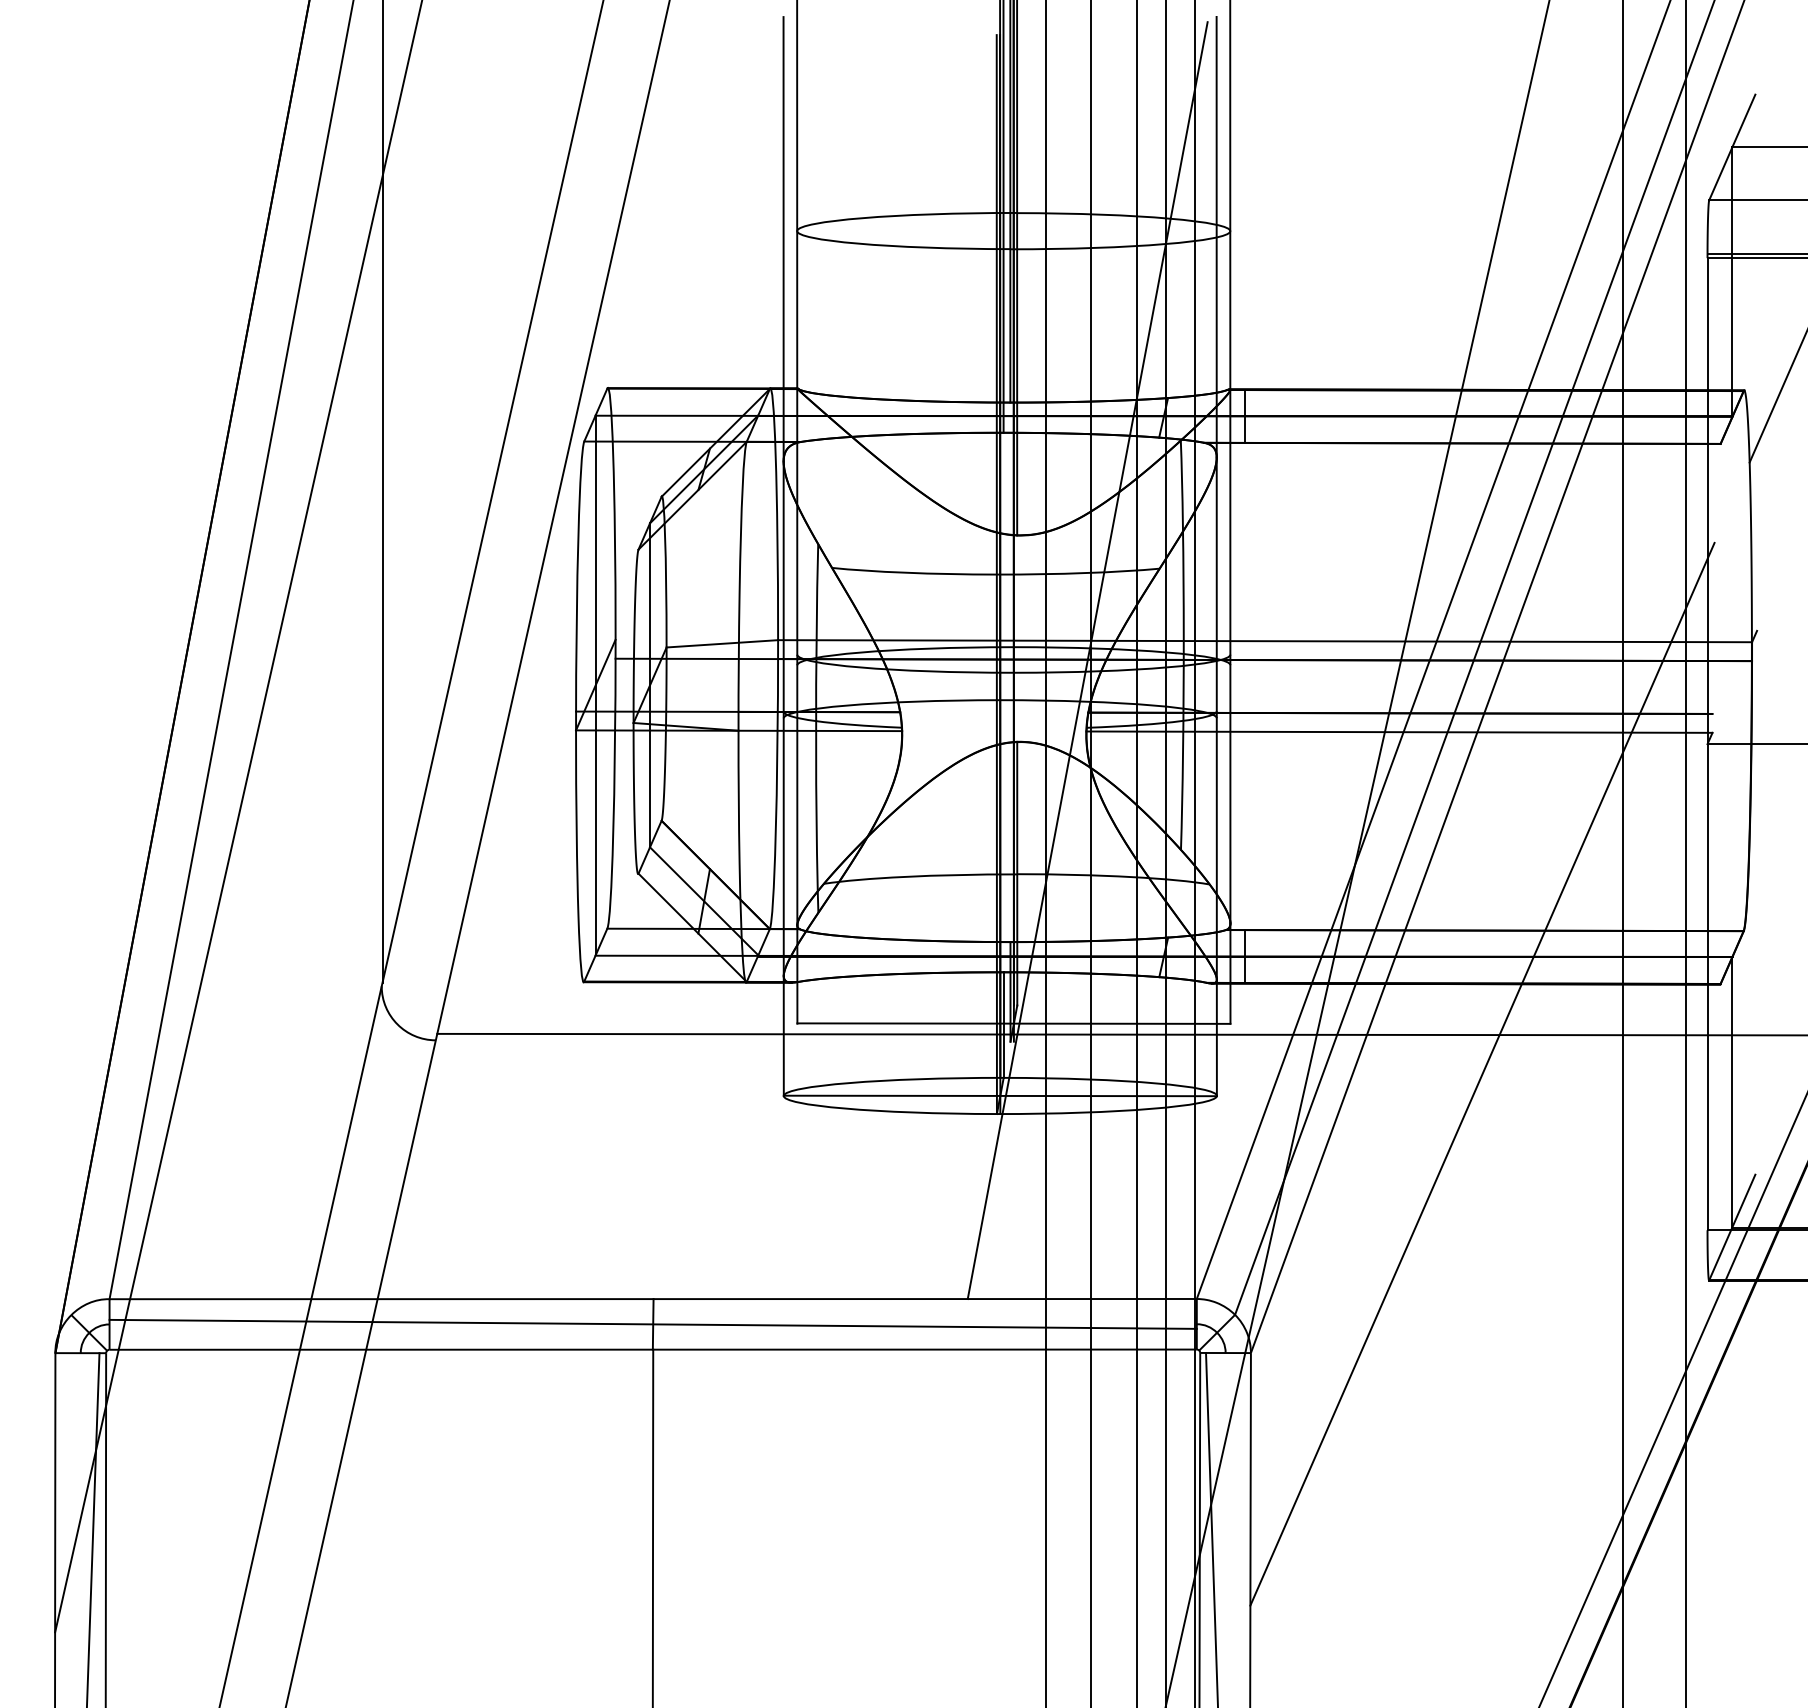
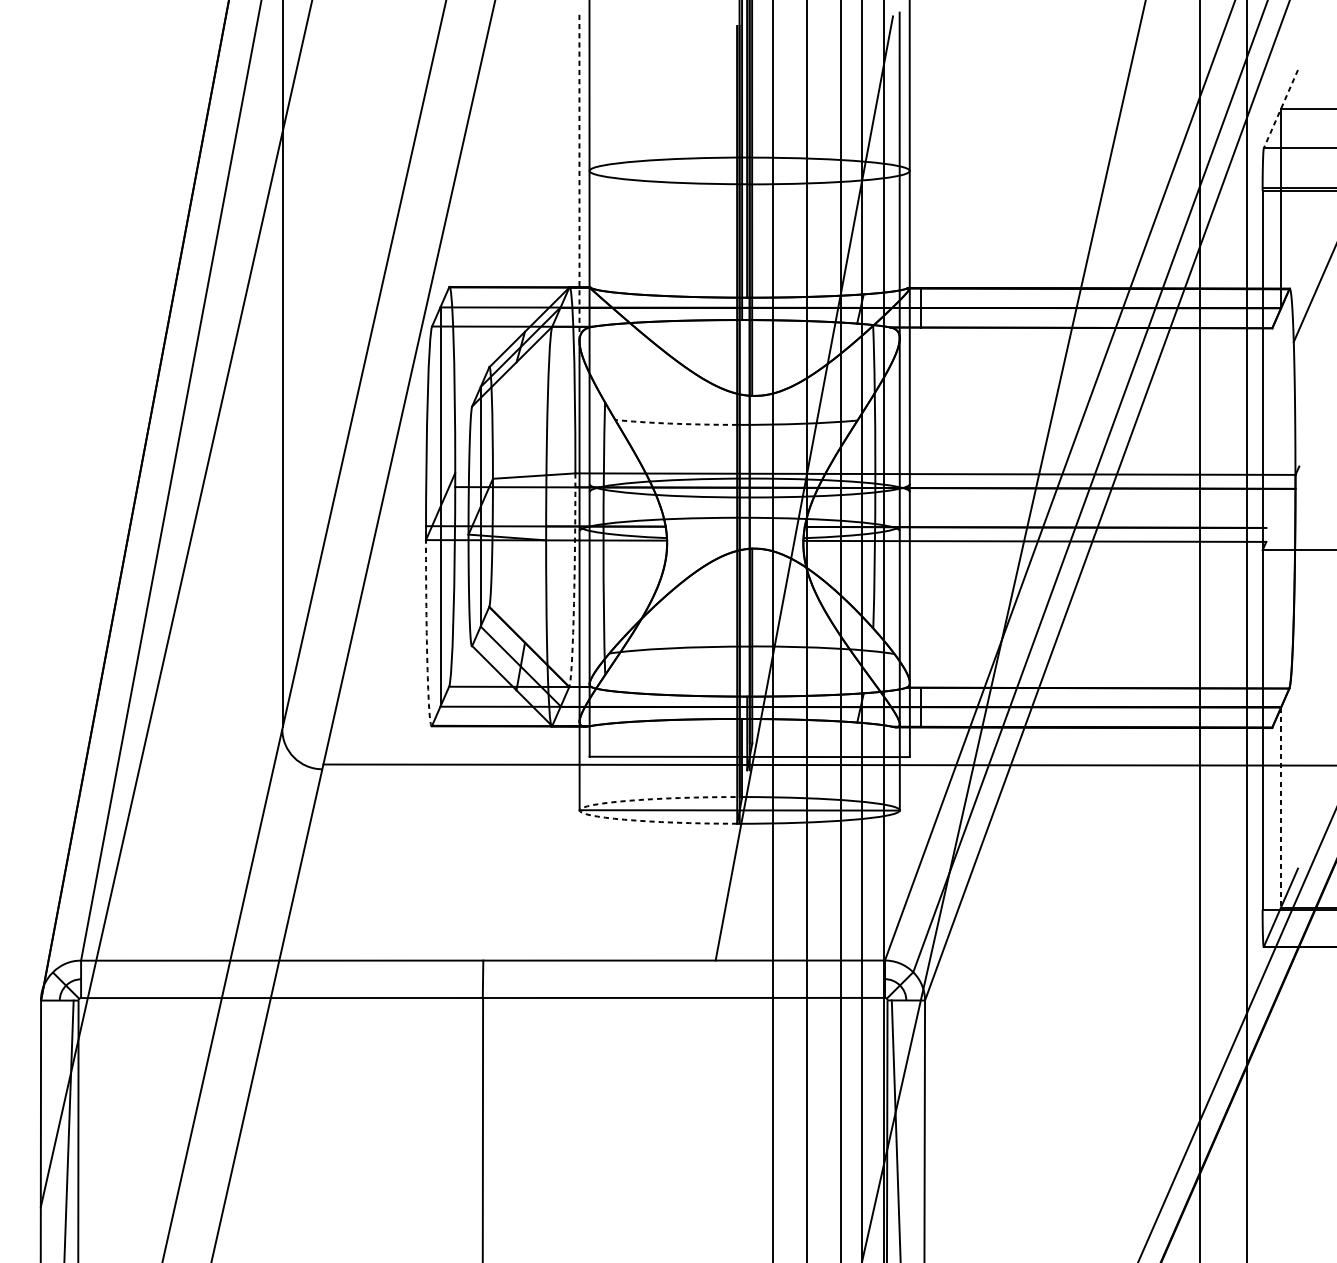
line: (1732, 147) -> (1281, 109), solid -> dashed
line: (783, 238) -> (579, 176), solid -> dashed
arc: (912, 573) -> (674, 424), solid -> dashed
arc: (776, 794) -> (574, 587), solid -> dashed
arc: (577, 867) -> (427, 641), solid -> dashed
line: (1482, 1073) -> (1096, 793), removed
line: (1732, 1093) -> (1281, 808), solid -> dashed
arc: (784, 1094) -> (580, 809), solid -> dashed
line: (652, 1323) -> (482, 978), removed

